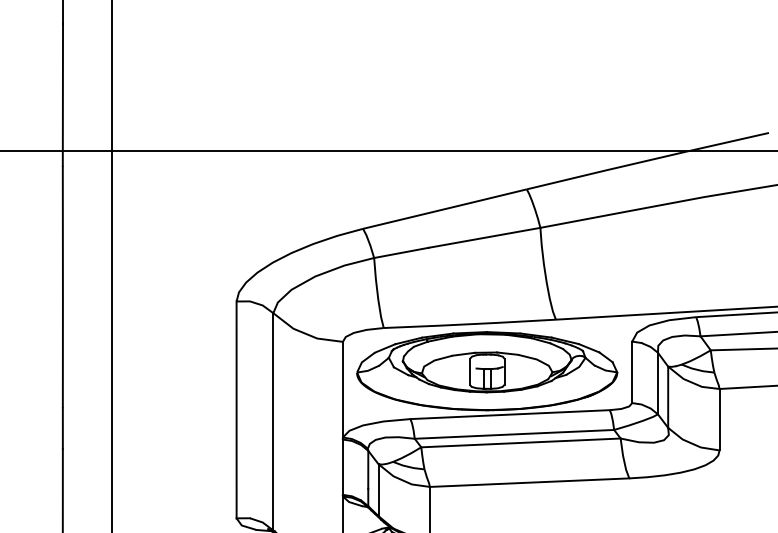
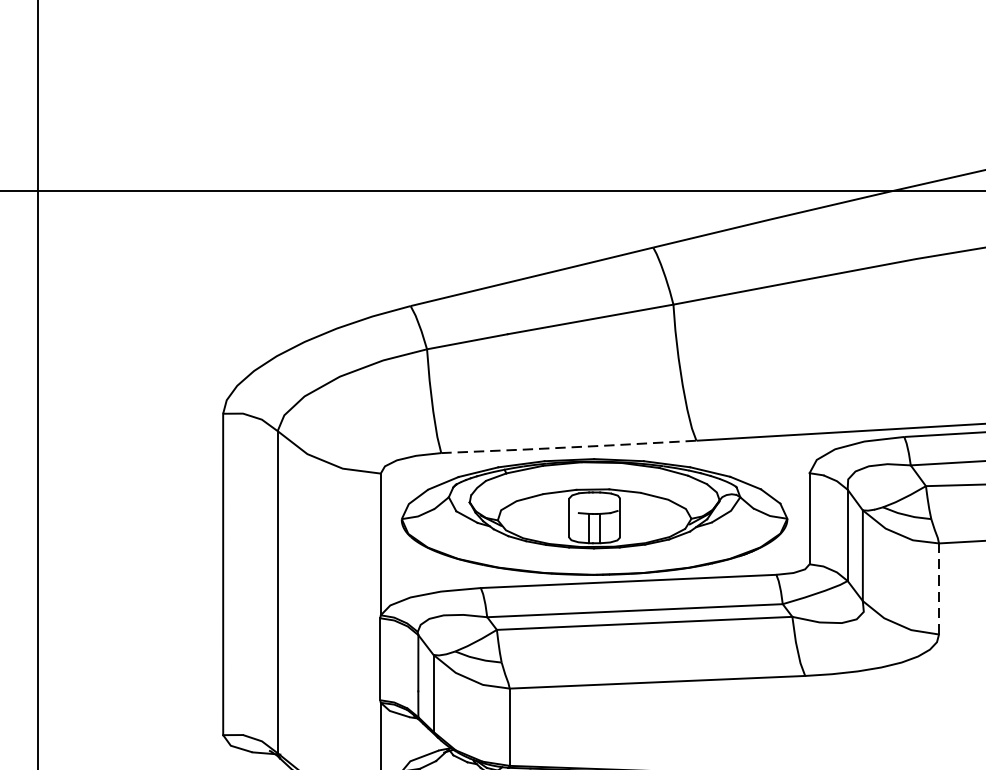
line: (469, 324) -> (568, 447), solid -> dashed
line: (719, 419) -> (938, 588), solid -> dashed

